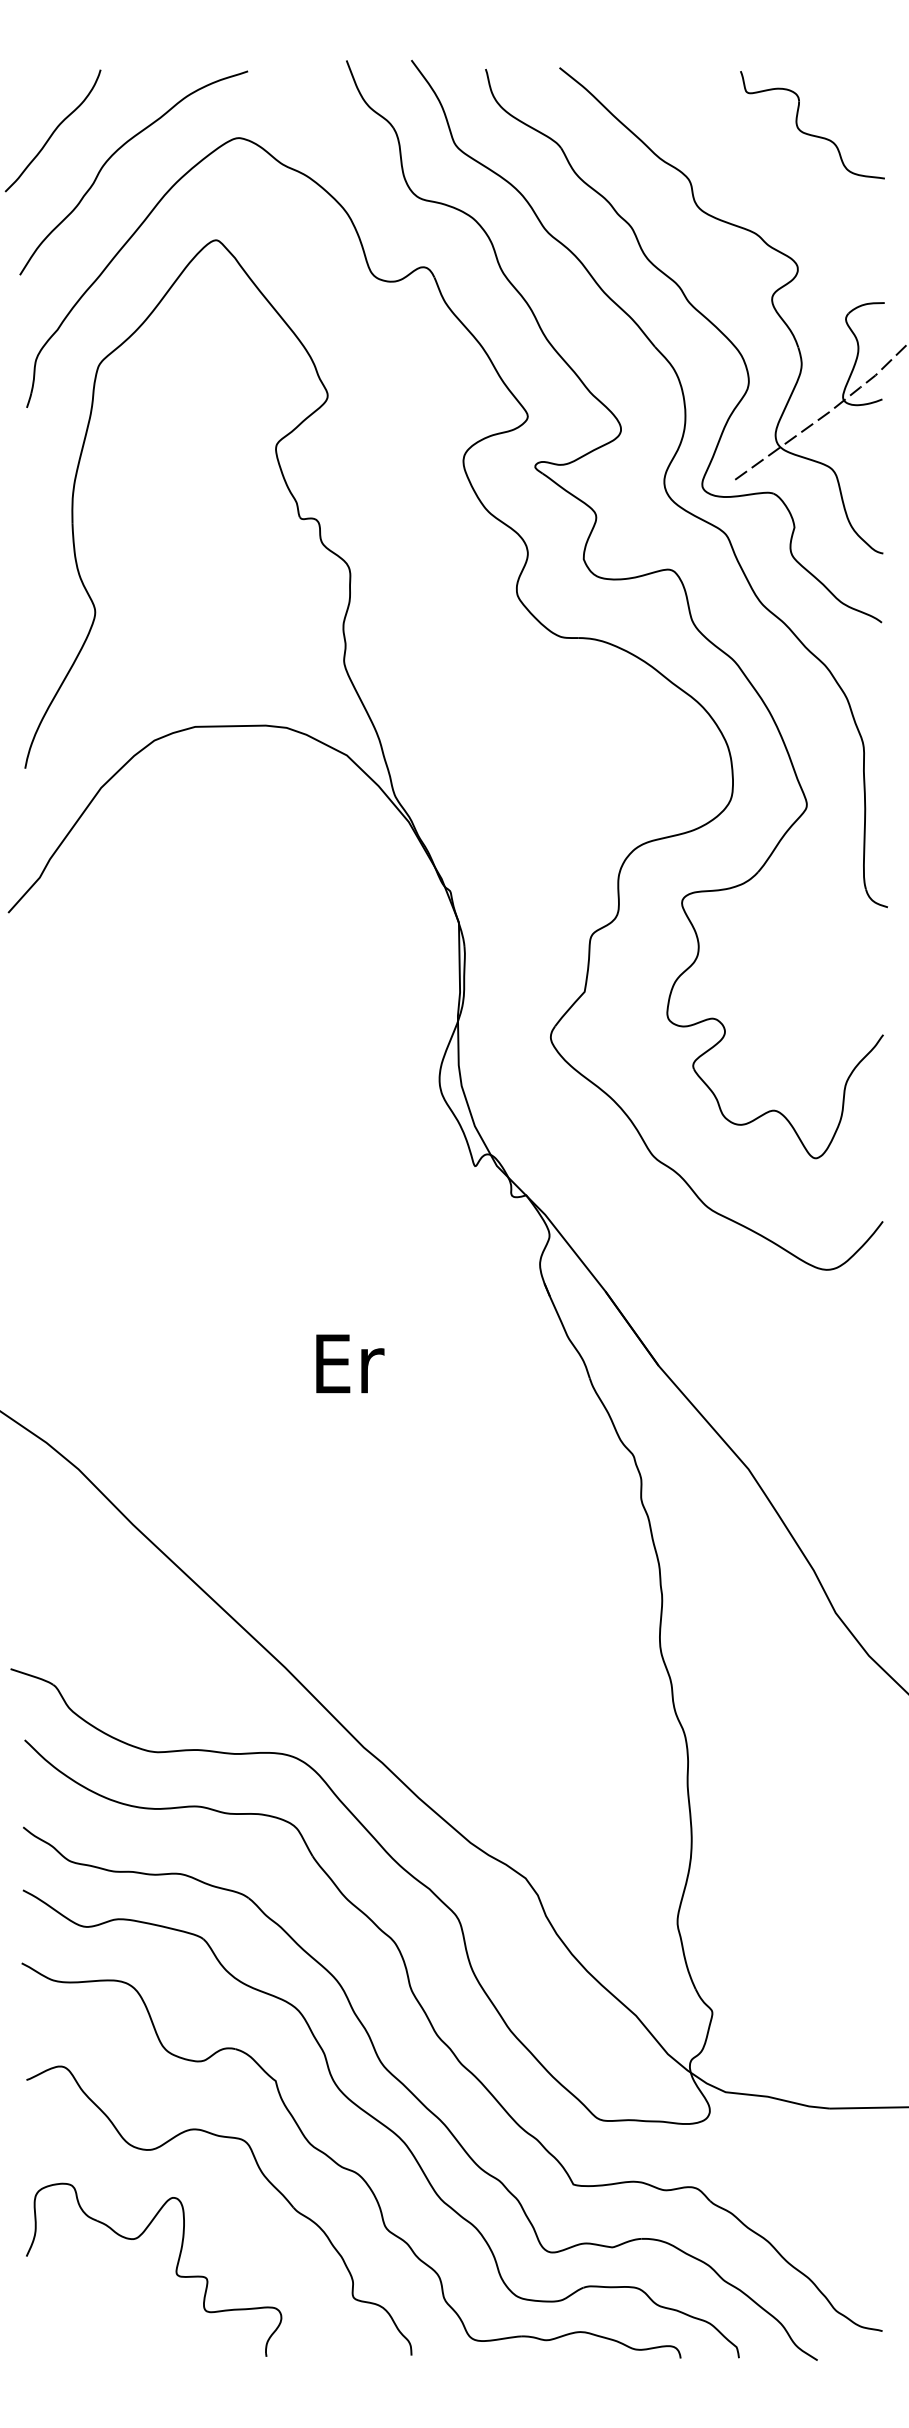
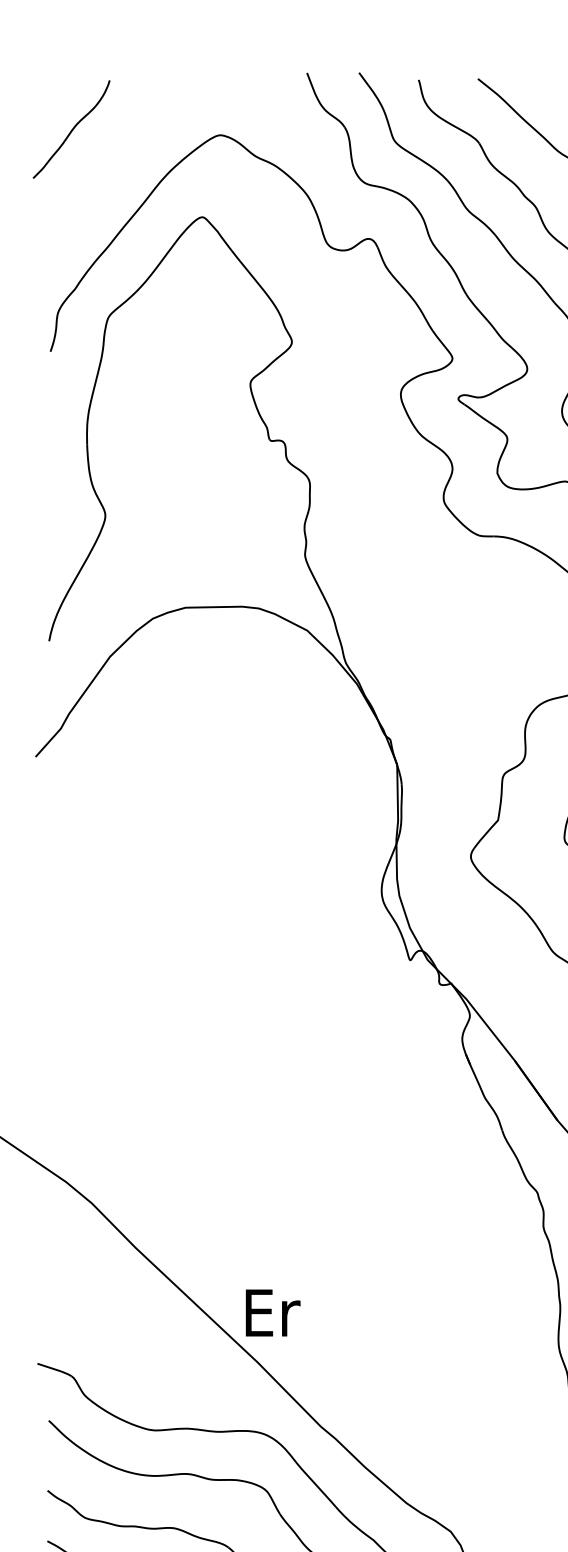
curve: (115, 153) -> (121, 147), removed
text: (350, 1363) -> (273, 1312), moved

